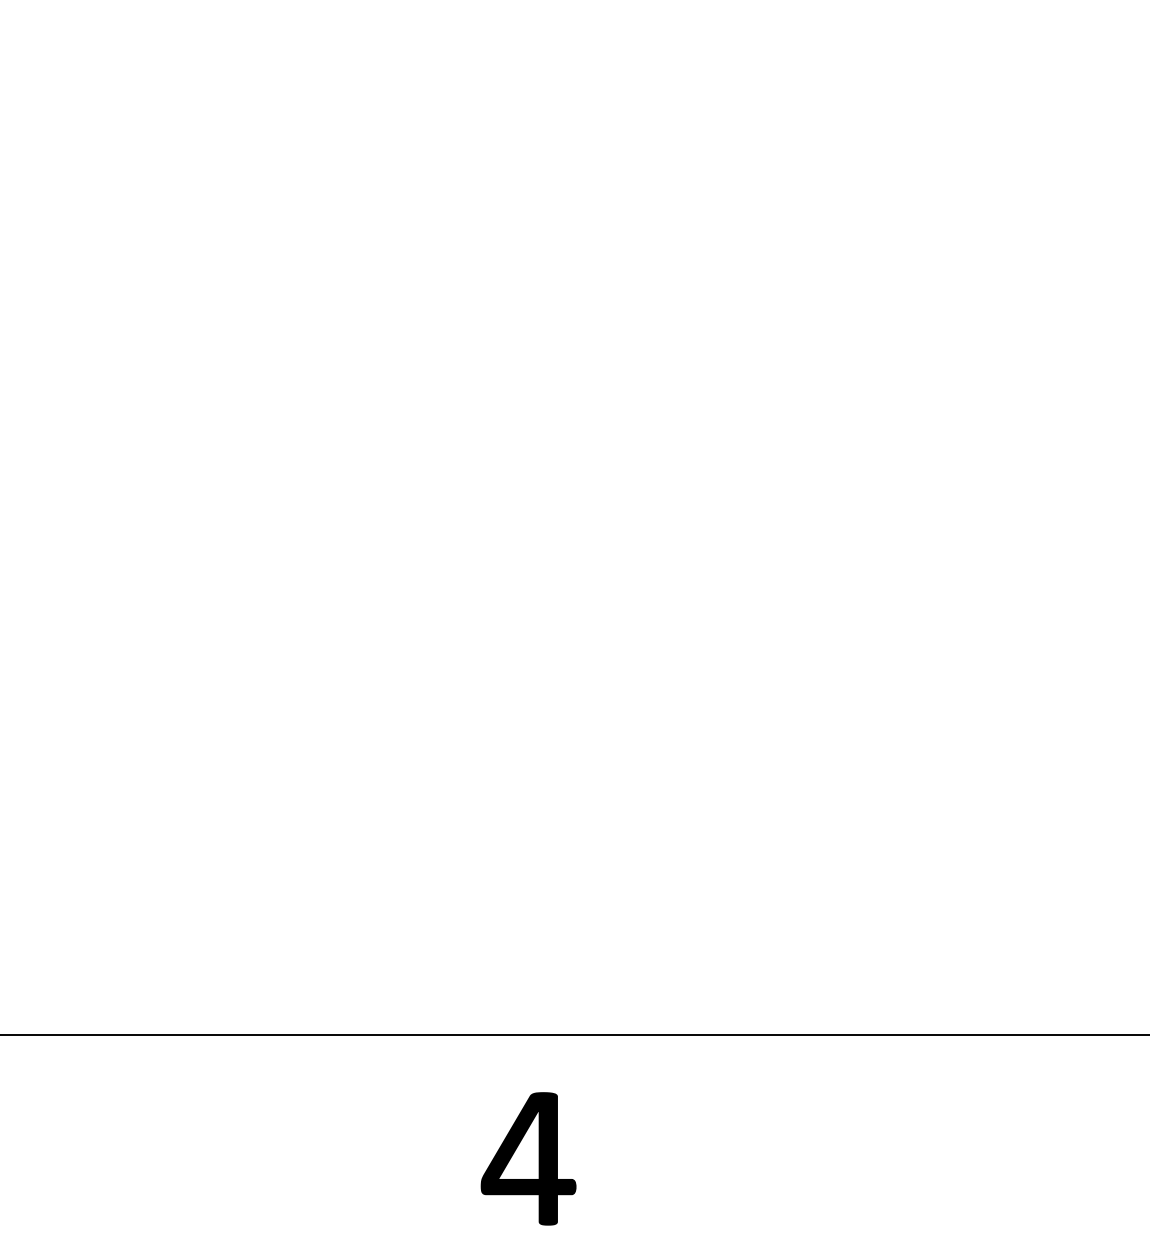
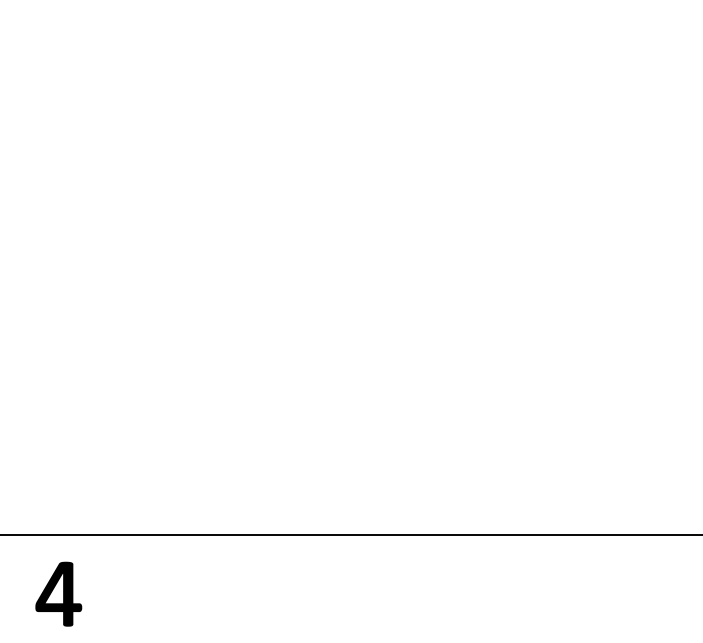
part: (527, 1157) -> (58, 593), moved

